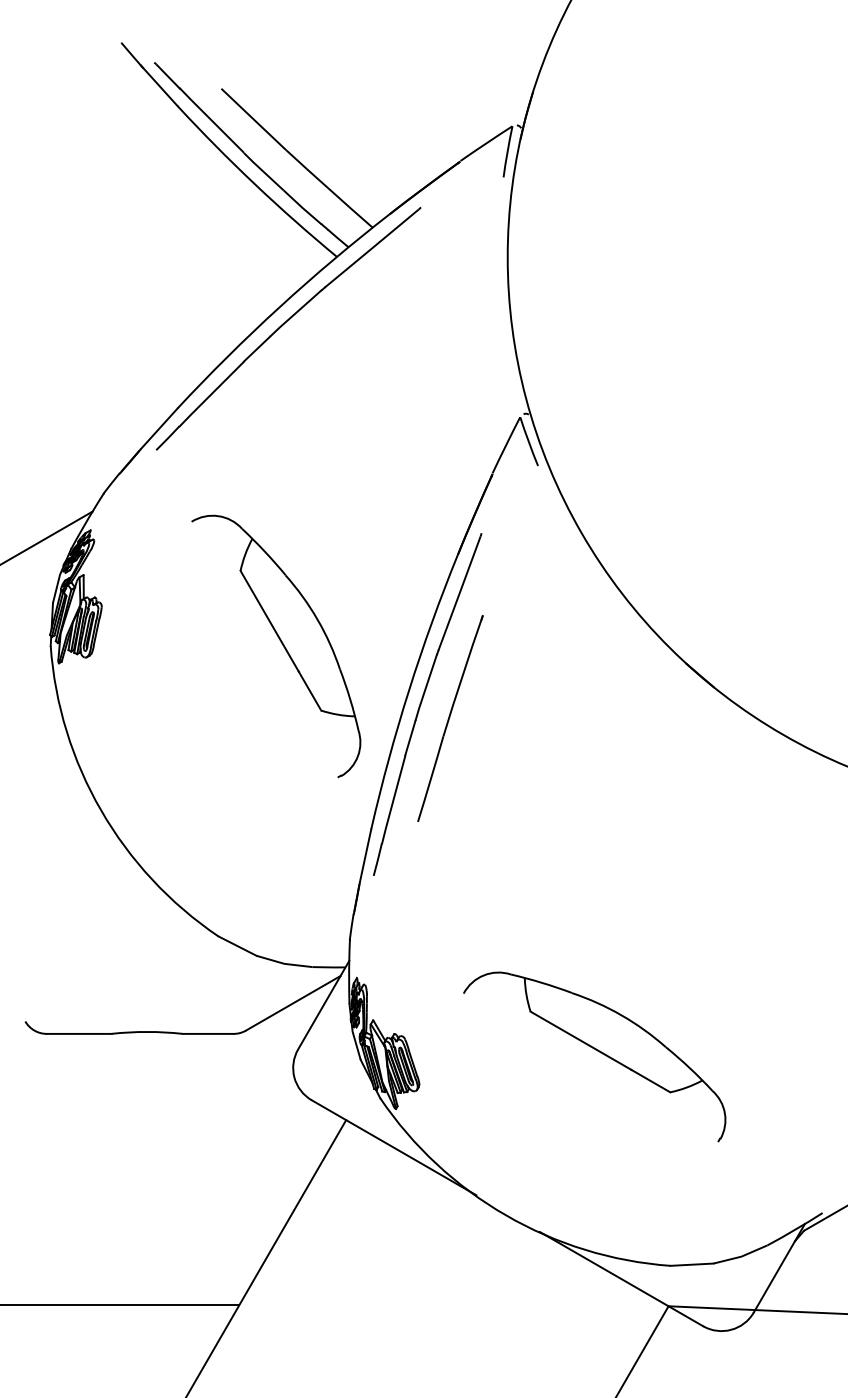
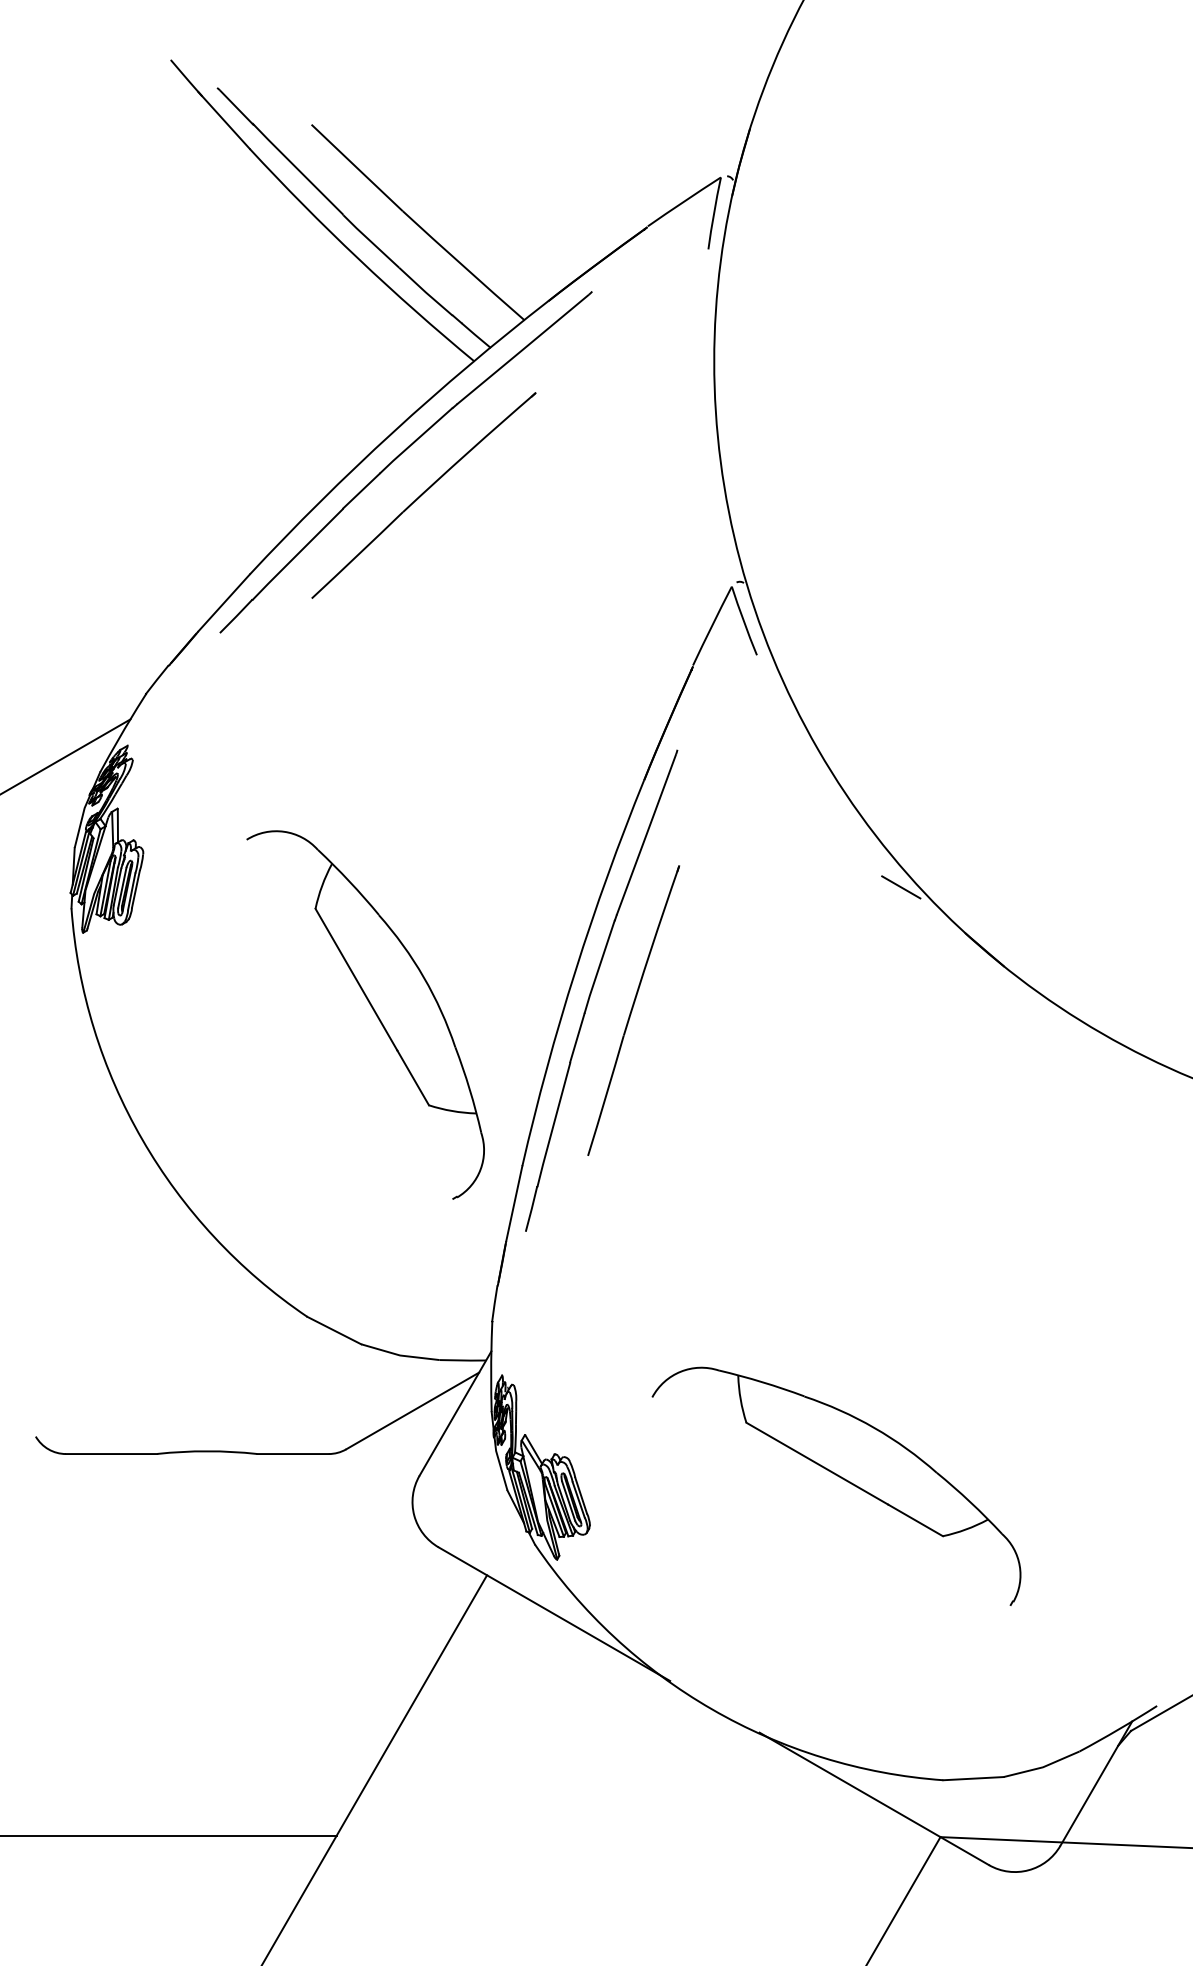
part: (300, 352) -> (423, 495), added
line: (640, 631) -> (901, 887), added
part: (281, 643) -> (373, 1011), moved

